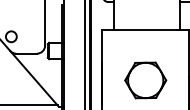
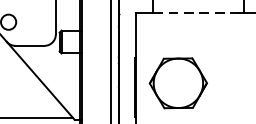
line: (145, 30) -> (196, 13), solid -> dashed
part: (145, 80) -> (178, 83), moved

